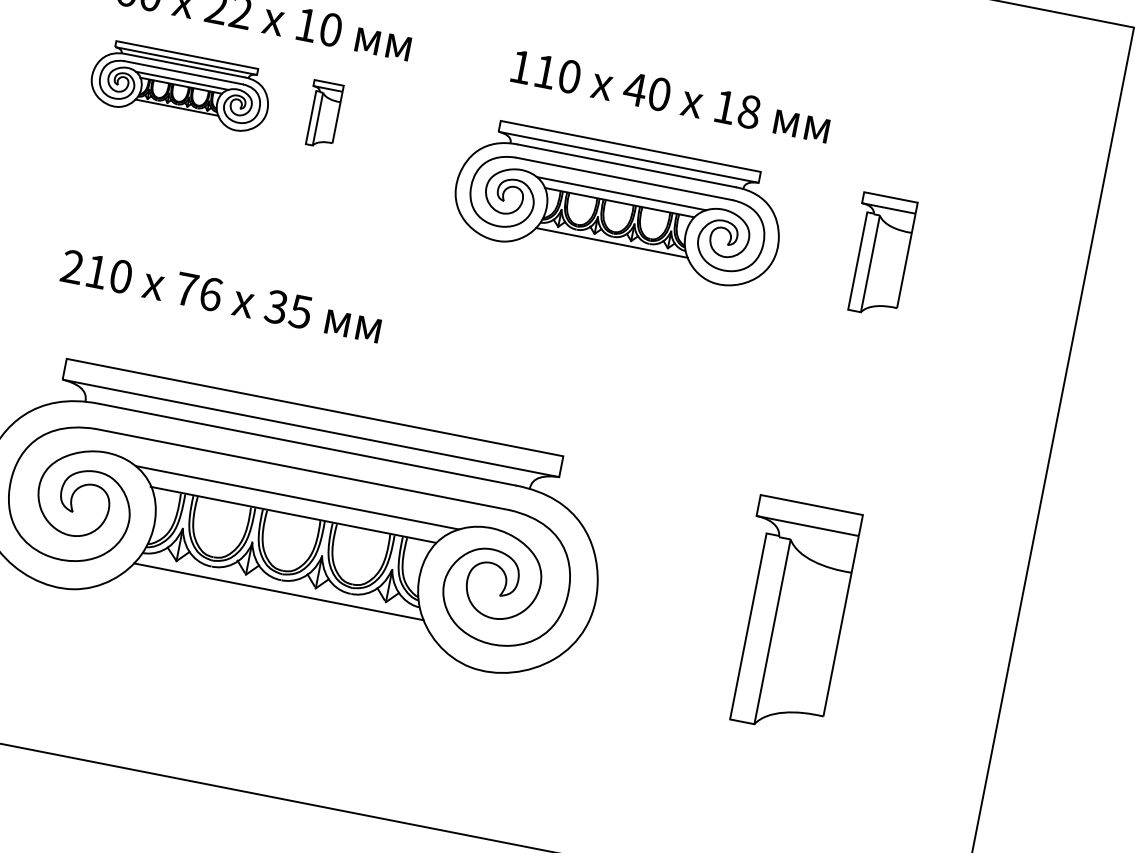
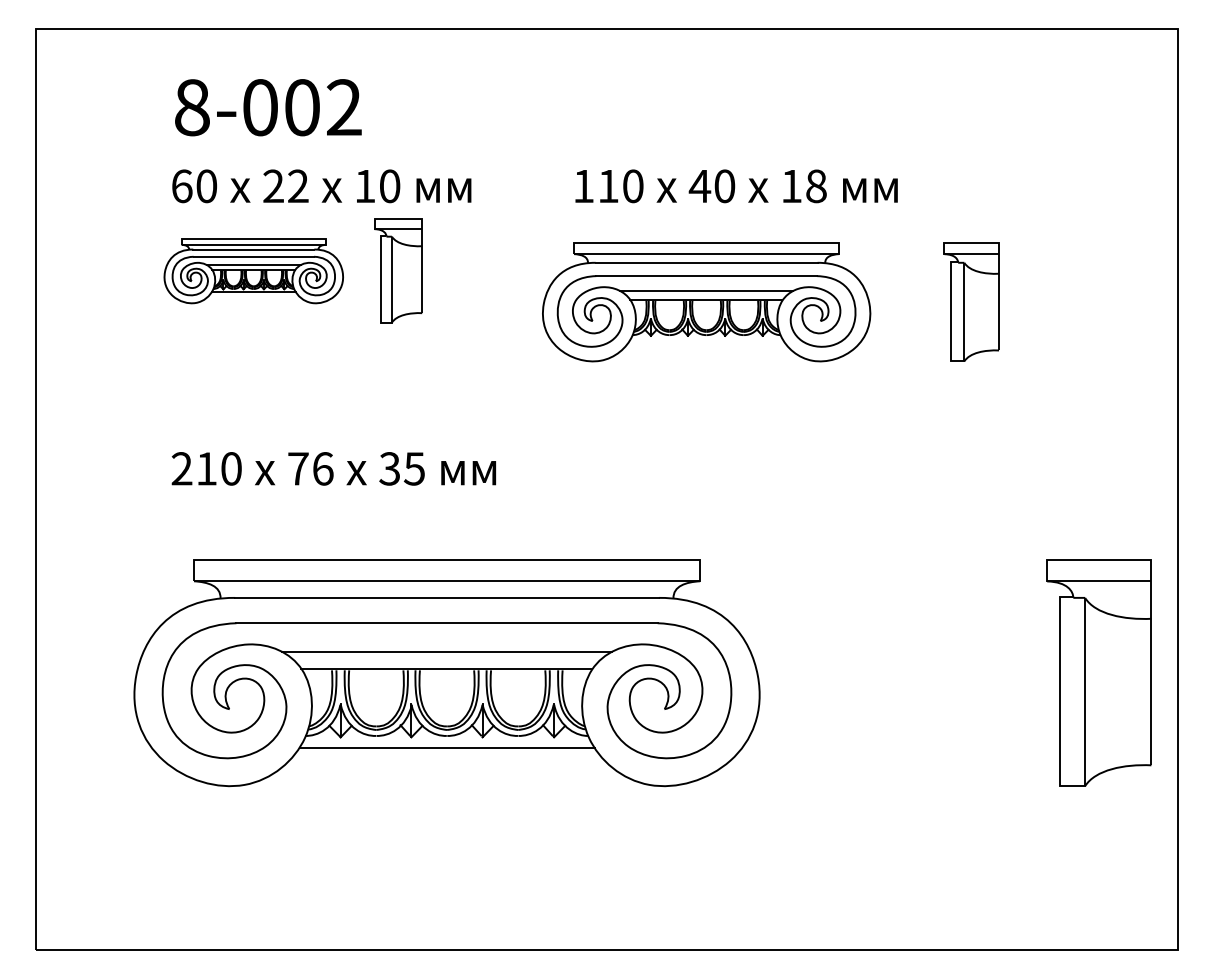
part: (323, 114) -> (398, 270), size x1.6
line: (611, 243) -> (706, 341), removed
part: (789, 615) -> (1098, 672), moved

